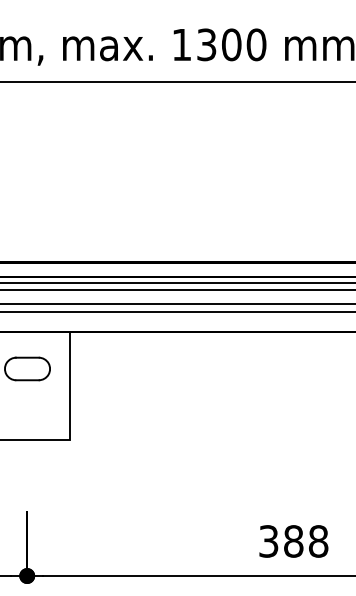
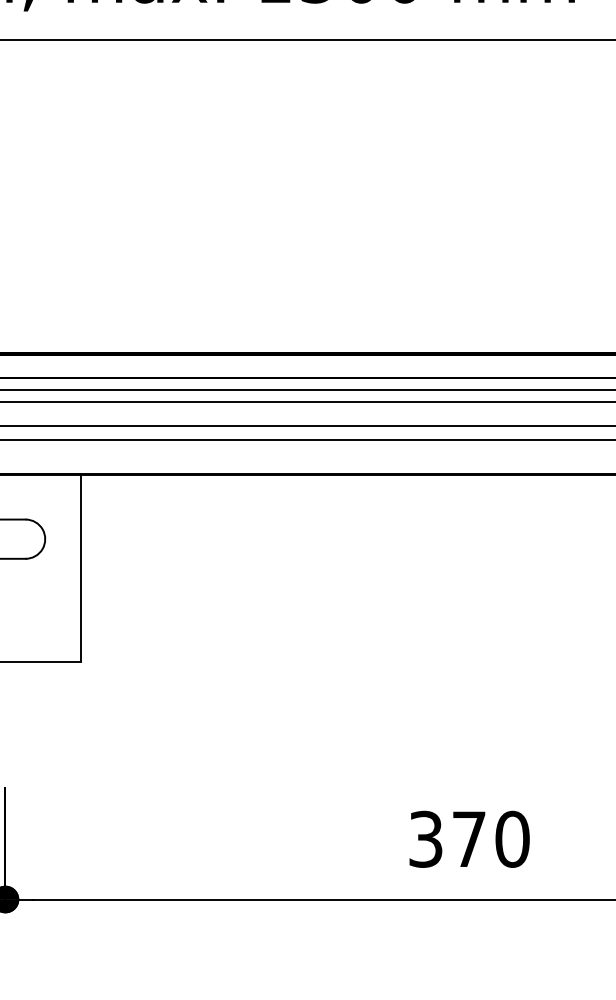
text: (306, 541) -> (491, 839), 388 -> 370

